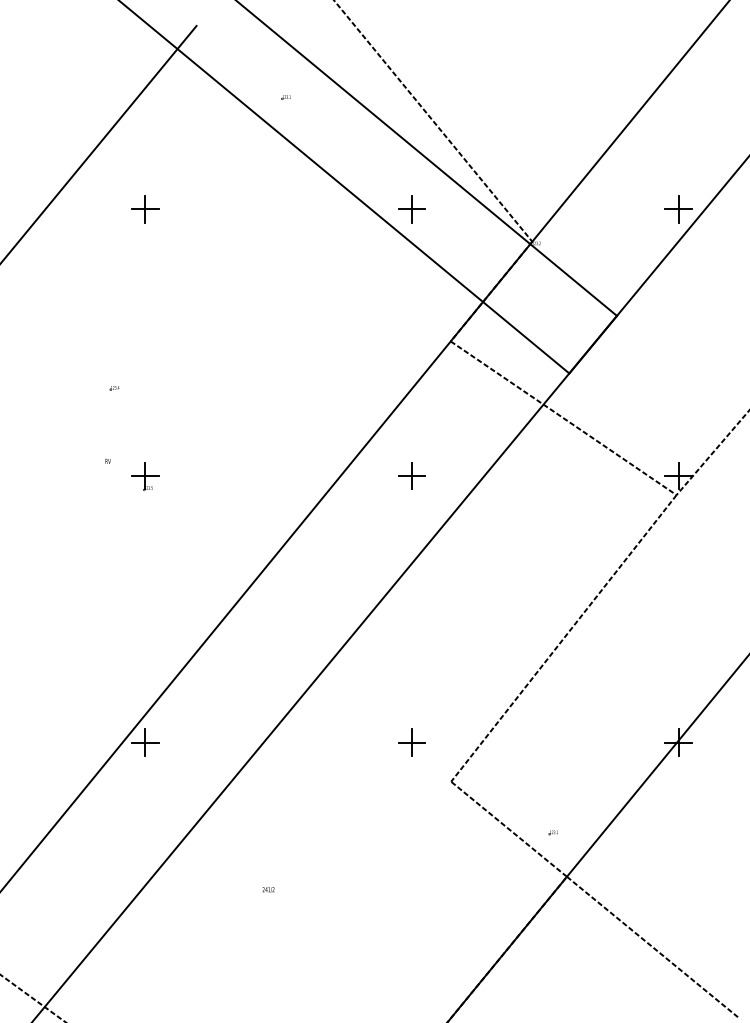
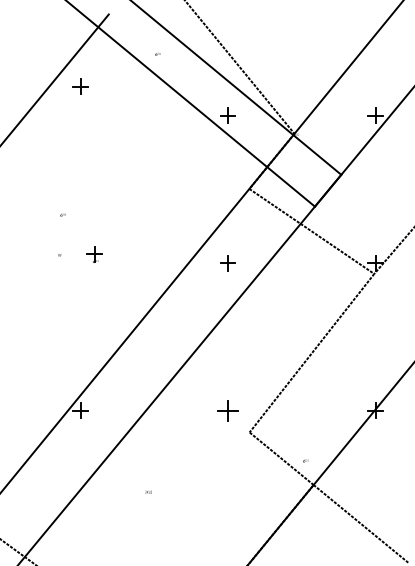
part: (145, 208) -> (80, 86), moved
part: (145, 476) -> (94, 254), moved
part: (411, 742) -> (227, 410), size x1.4

